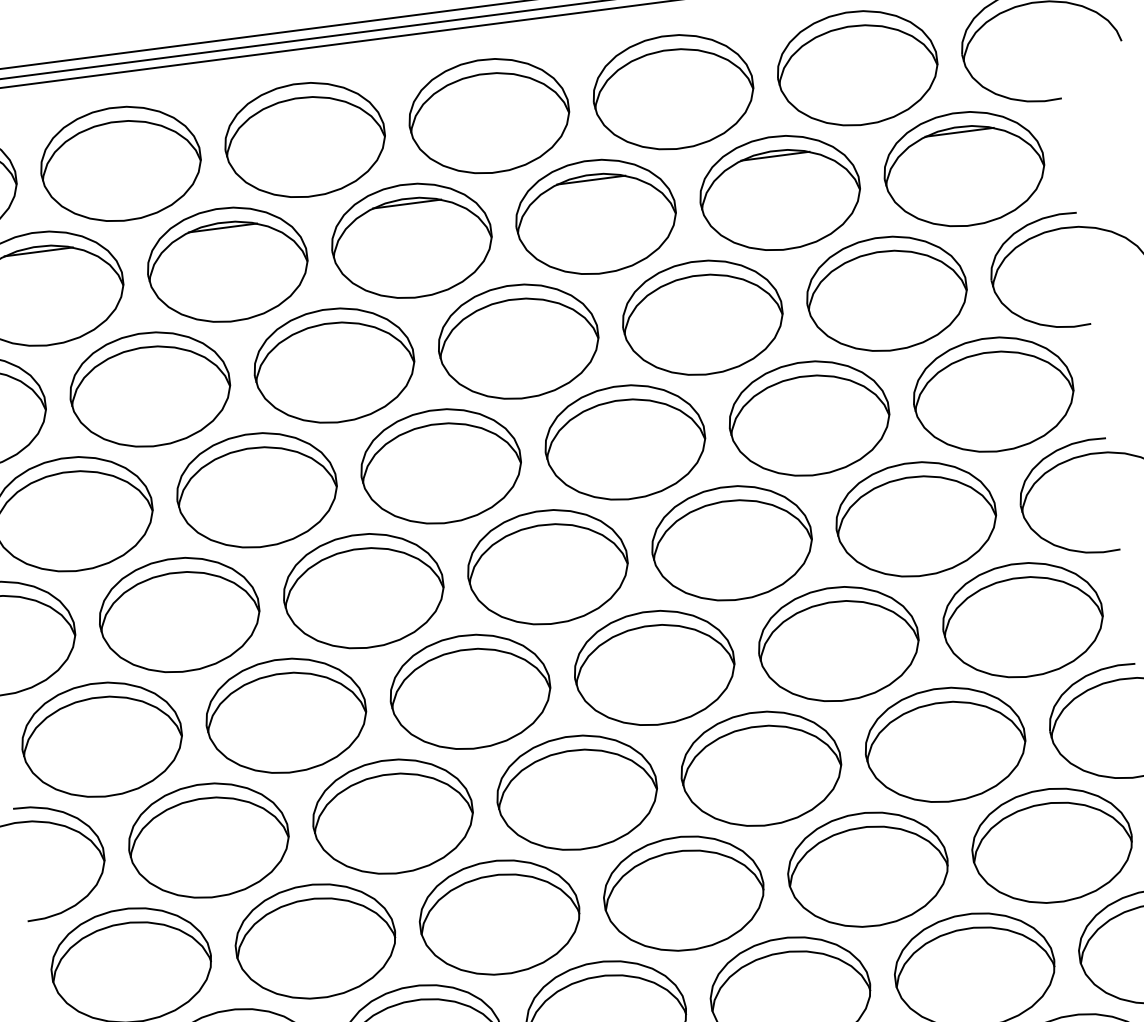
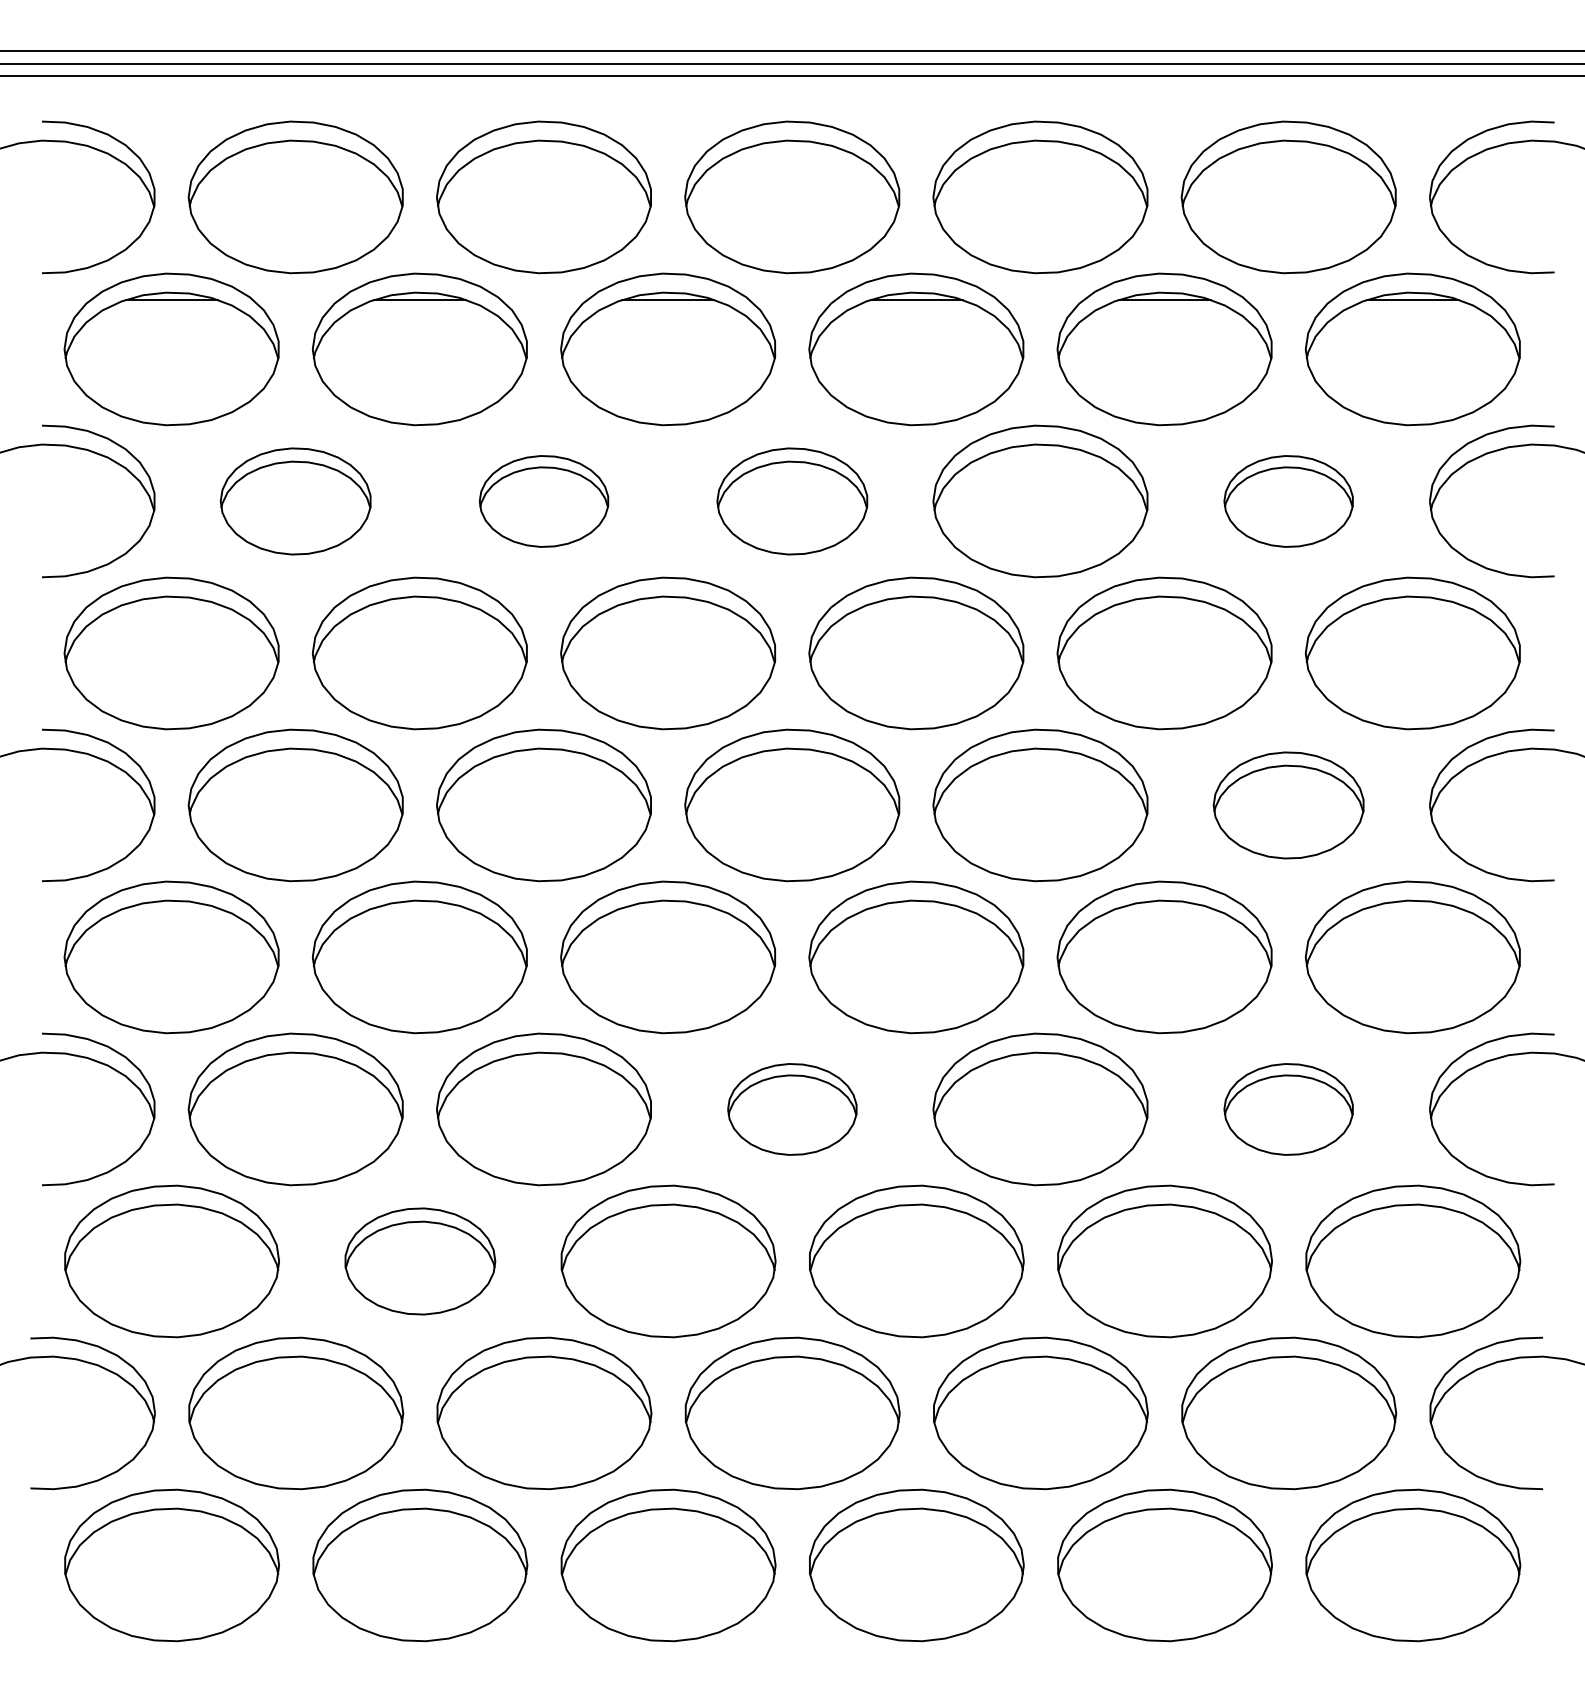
part: (886, 293) -> (1288, 501), size x0.6
part: (518, 341) -> (792, 501), size x0.7
part: (333, 365) -> (543, 501), size x0.6
part: (149, 389) -> (295, 501), size x0.7
part: (915, 519) -> (1288, 805), size x0.7
part: (945, 745) -> (1288, 1109), size x0.6
part: (577, 792) -> (792, 1109), size x0.6
part: (315, 941) -> (420, 1261), size x0.7

